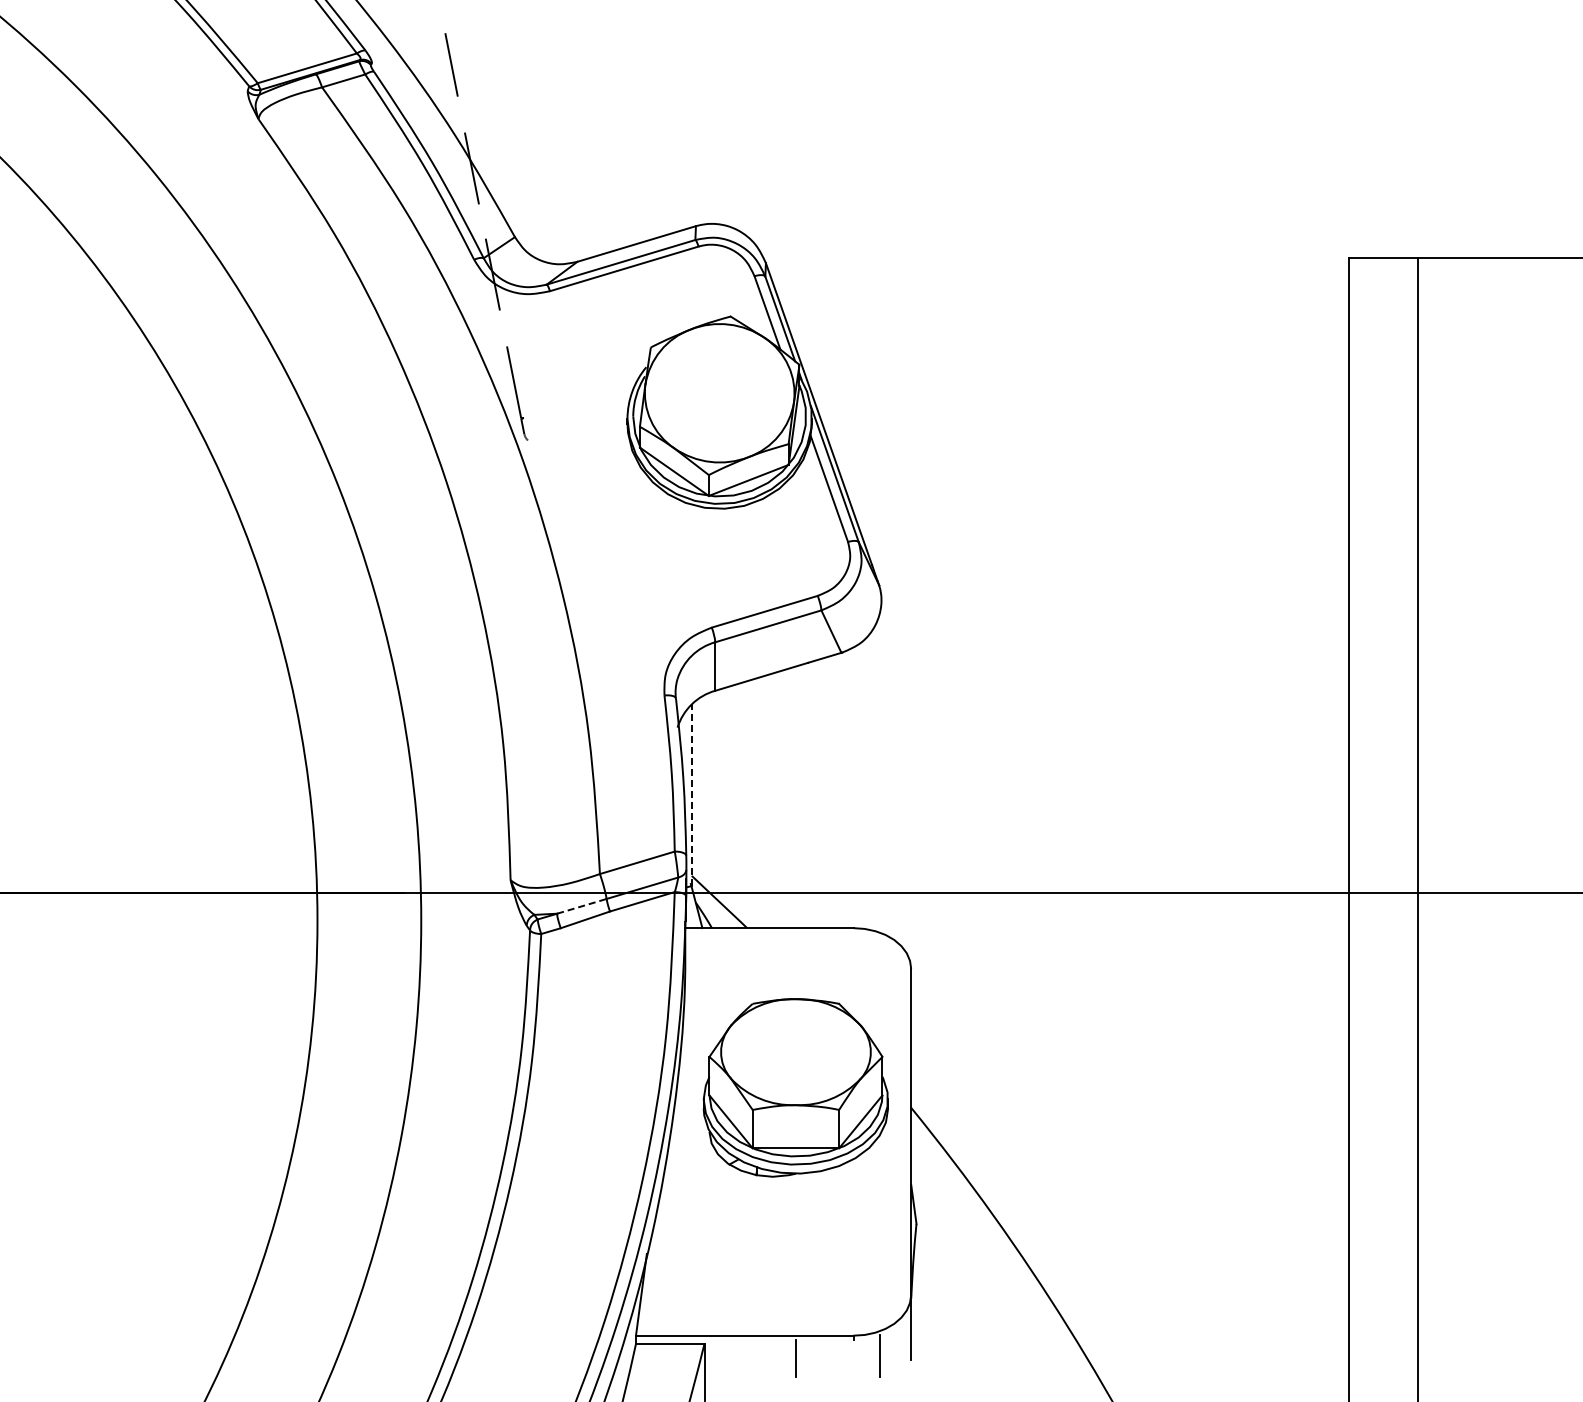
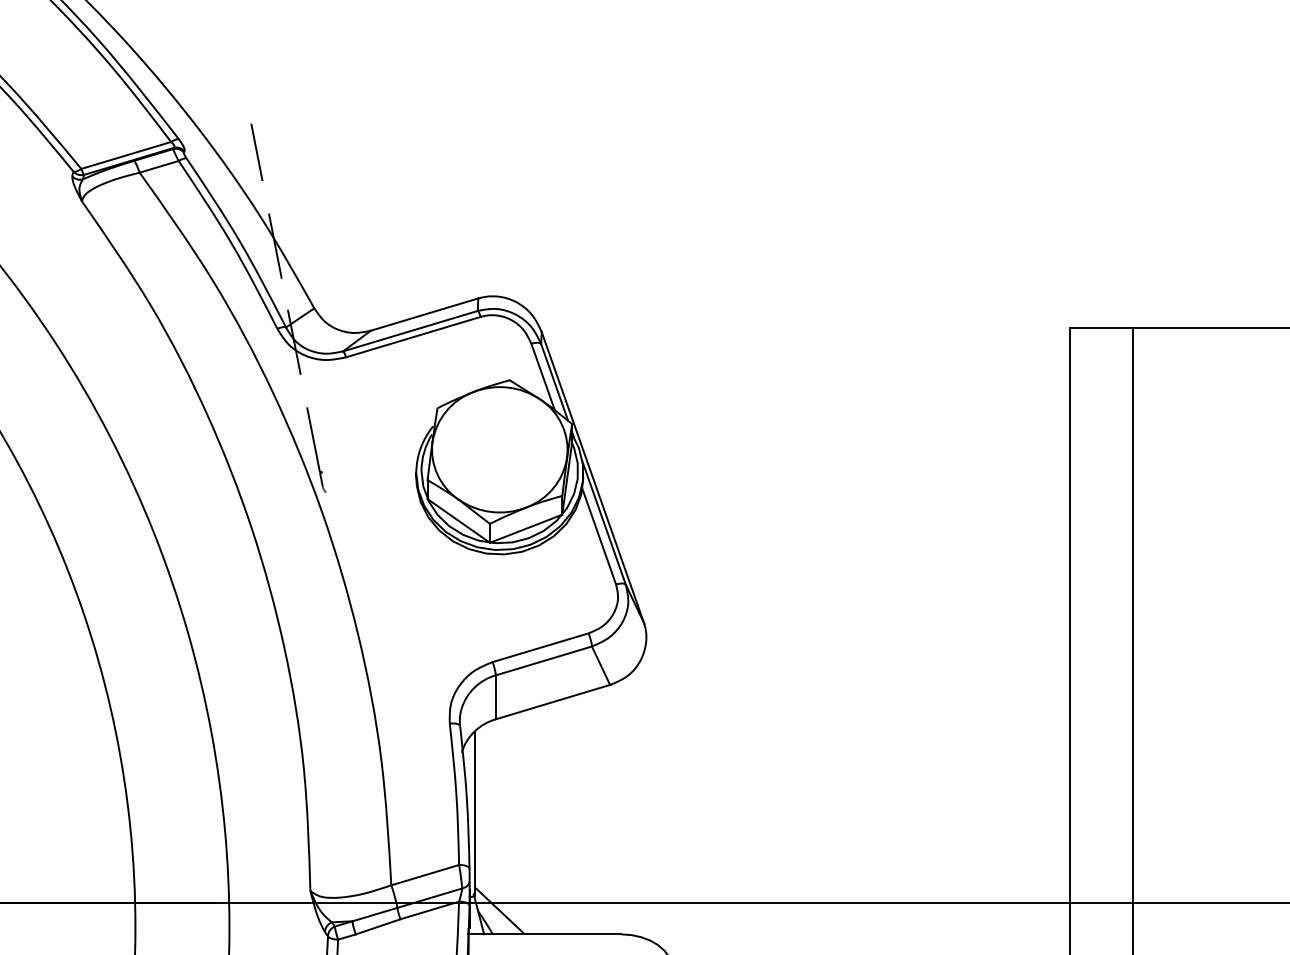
line: (691, 795) -> (474, 814), dashed -> solid
line: (581, 906) -> (374, 914), dashed -> solid

